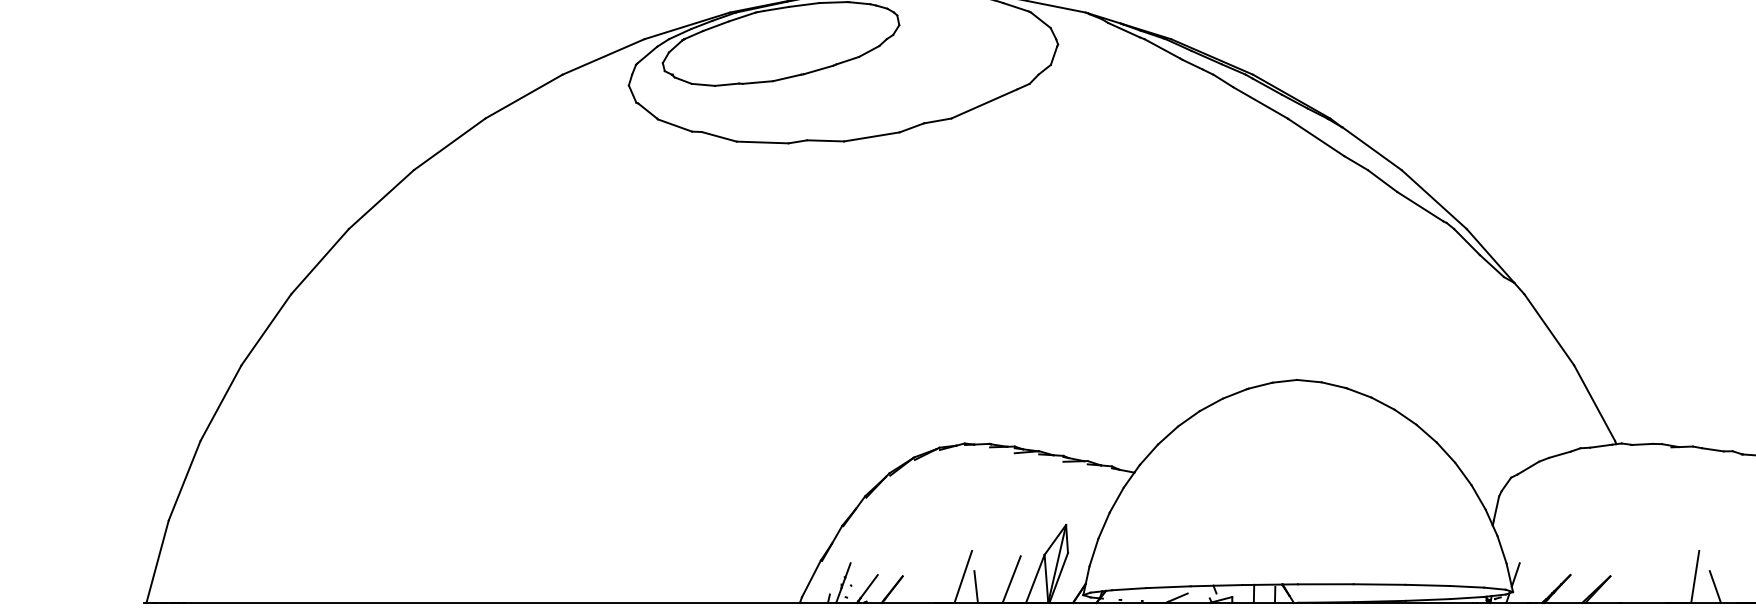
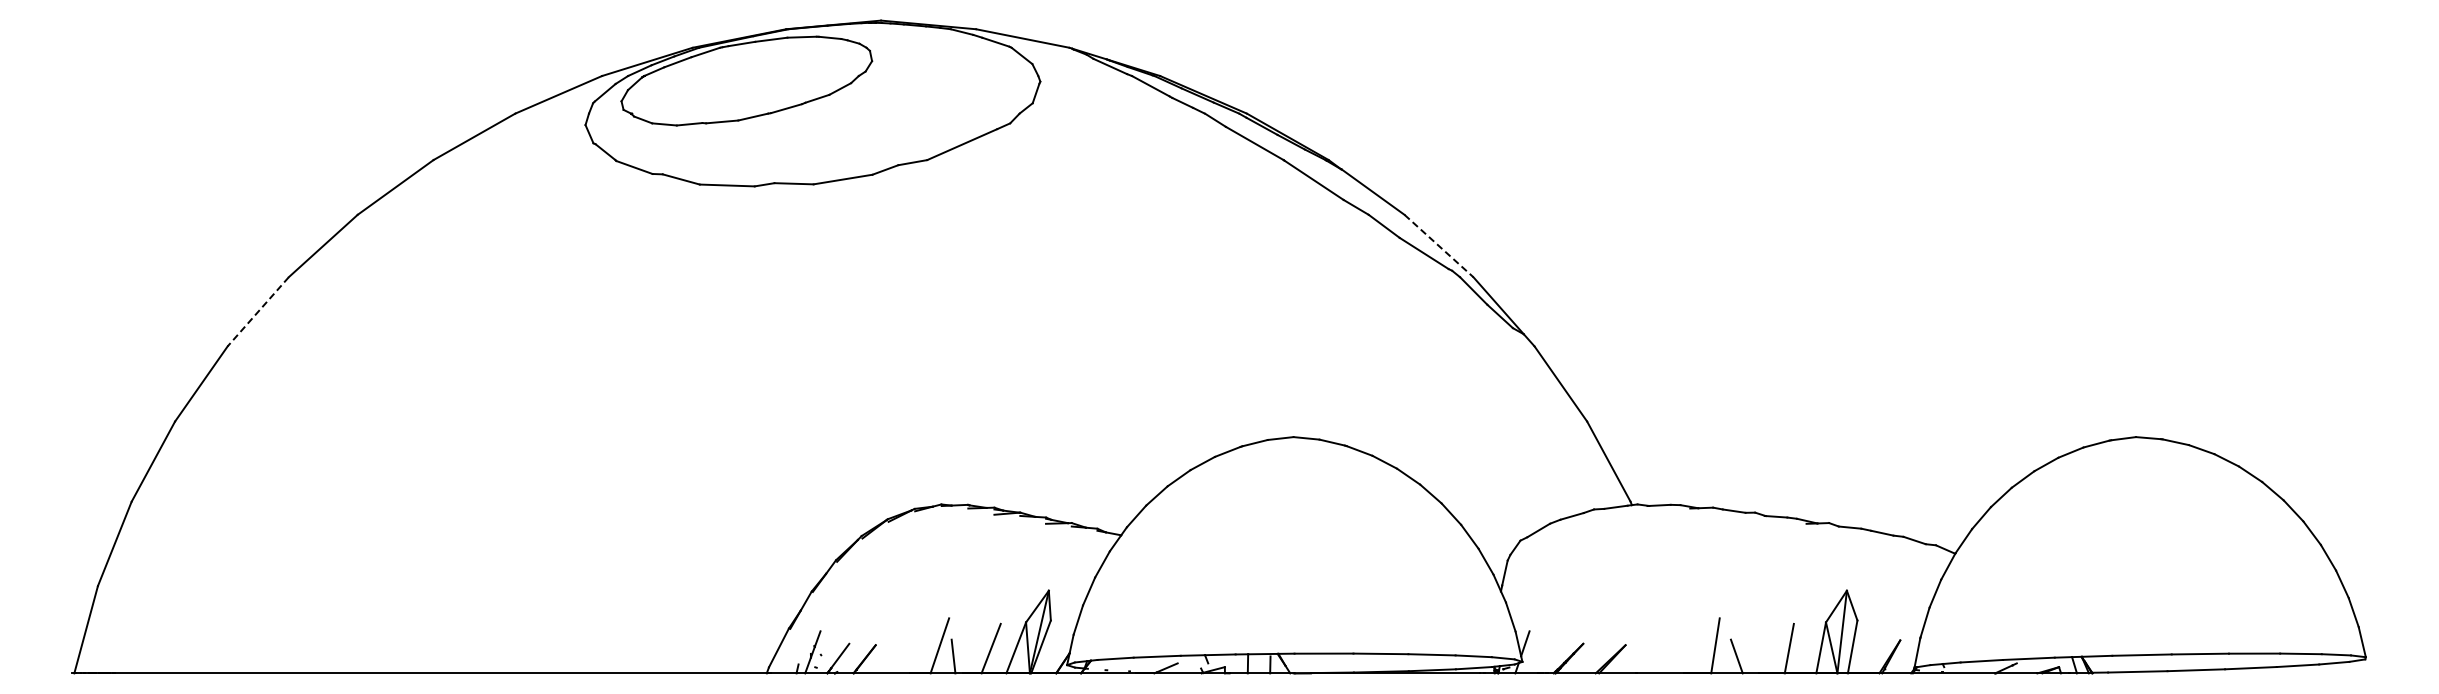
line: (1434, 200) -> (1439, 246), solid -> dashed
line: (319, 262) -> (257, 312), solid -> dashed

